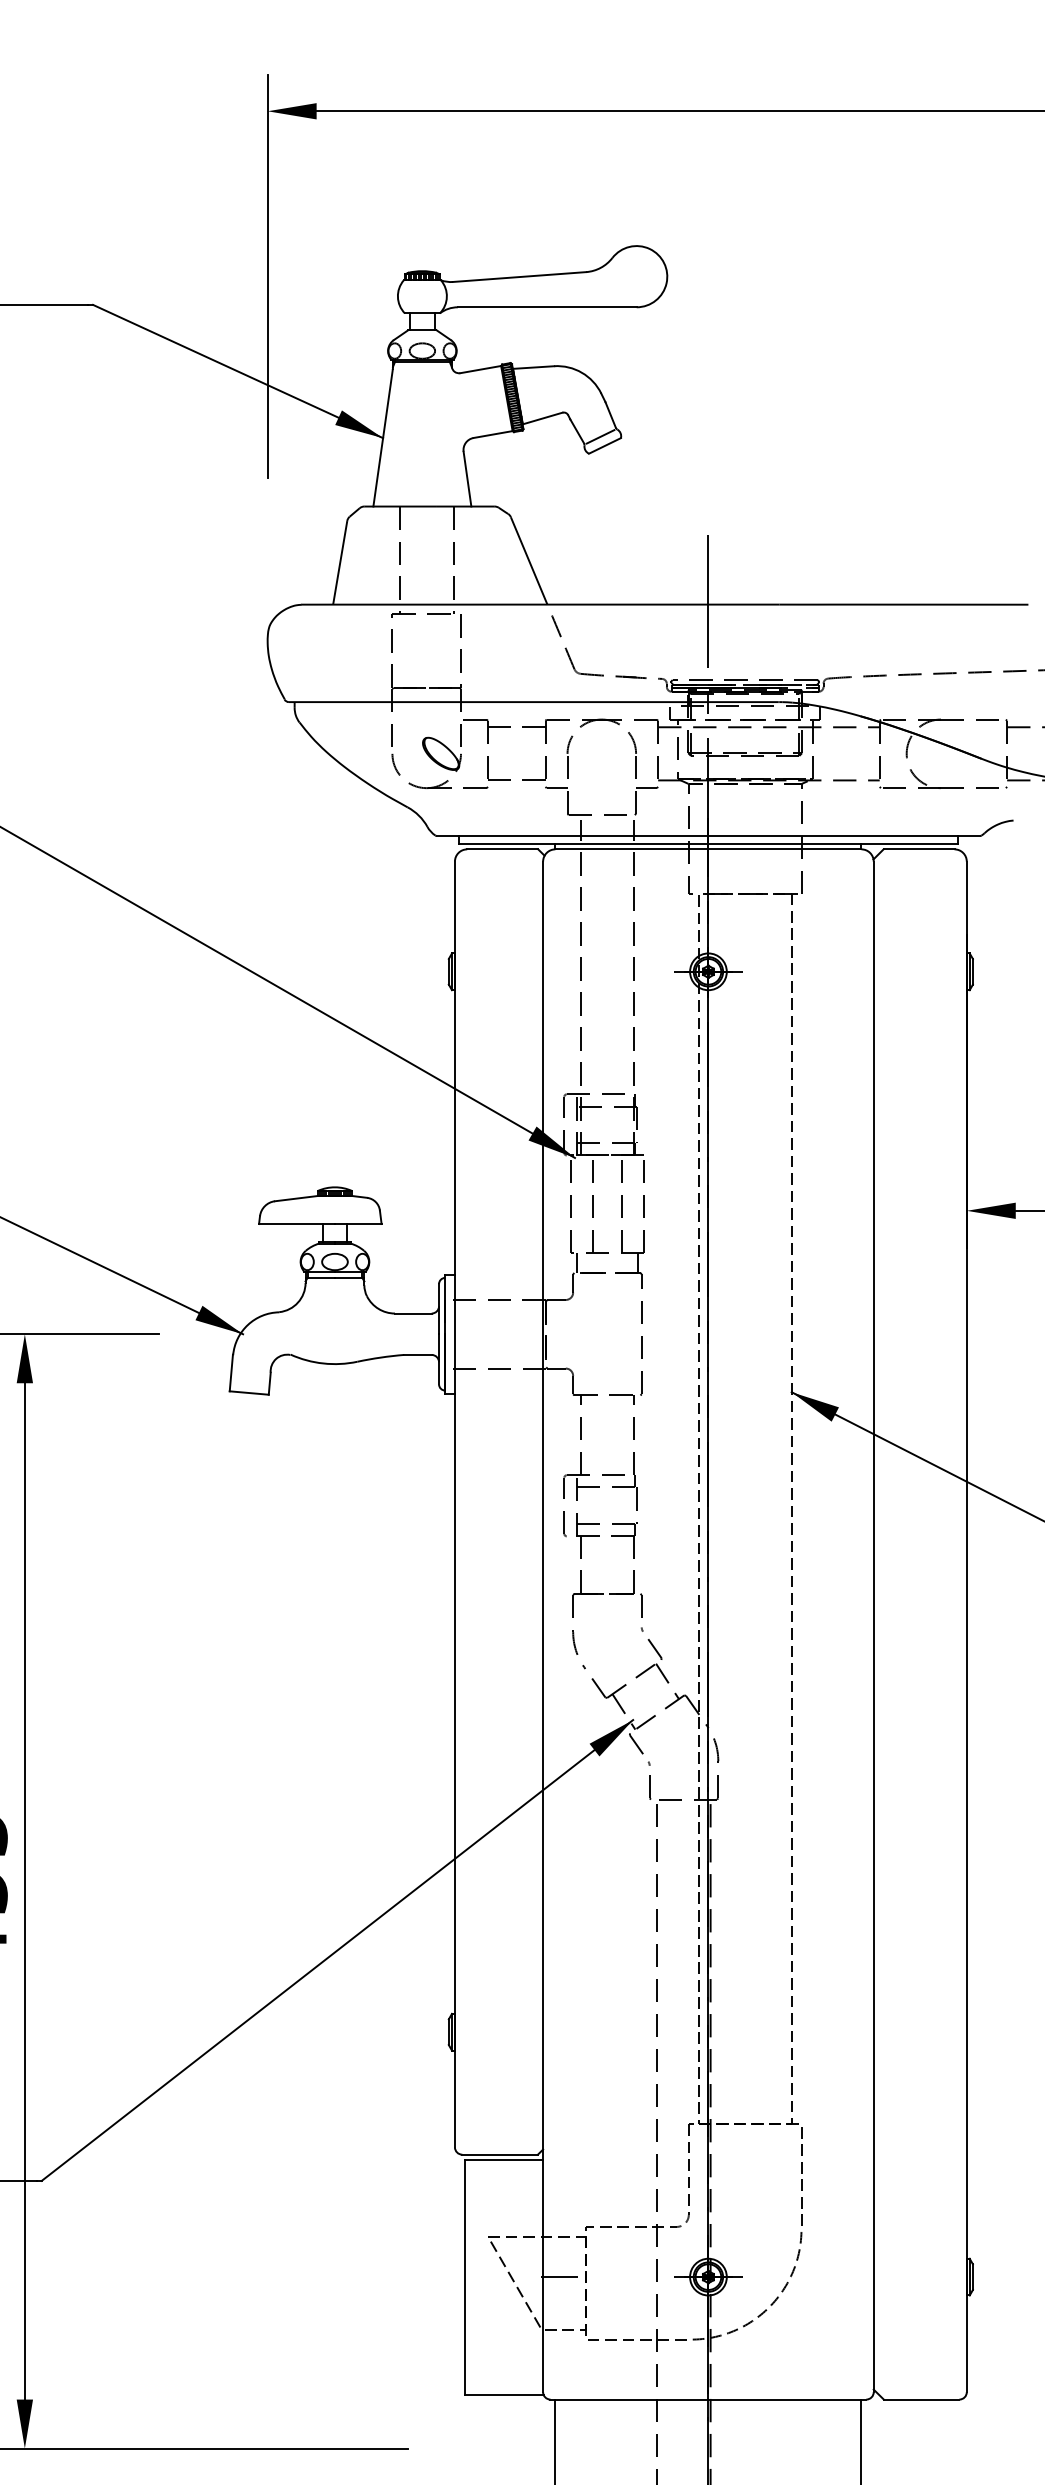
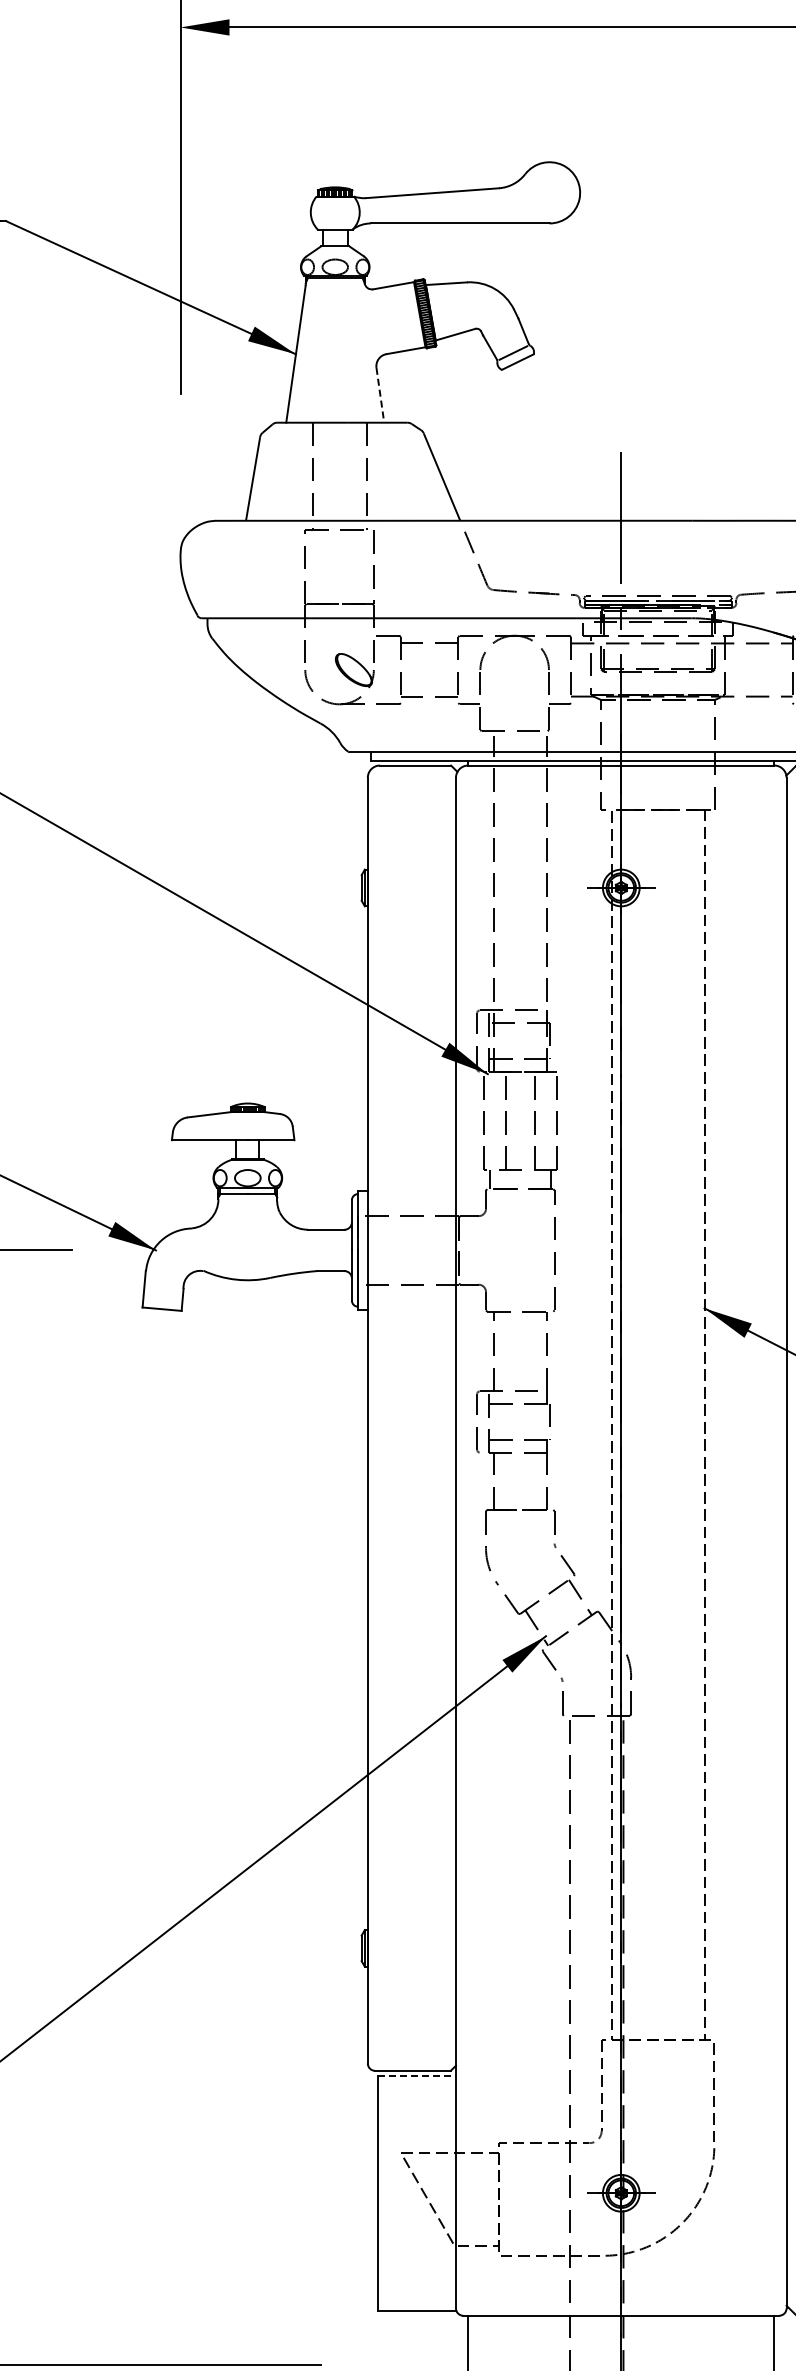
line: (467, 479) -> (380, 395), solid -> dashed
line: (504, 2159) -> (417, 2075), solid -> dashed
line: (558, 2277) -> (471, 2193), removed

